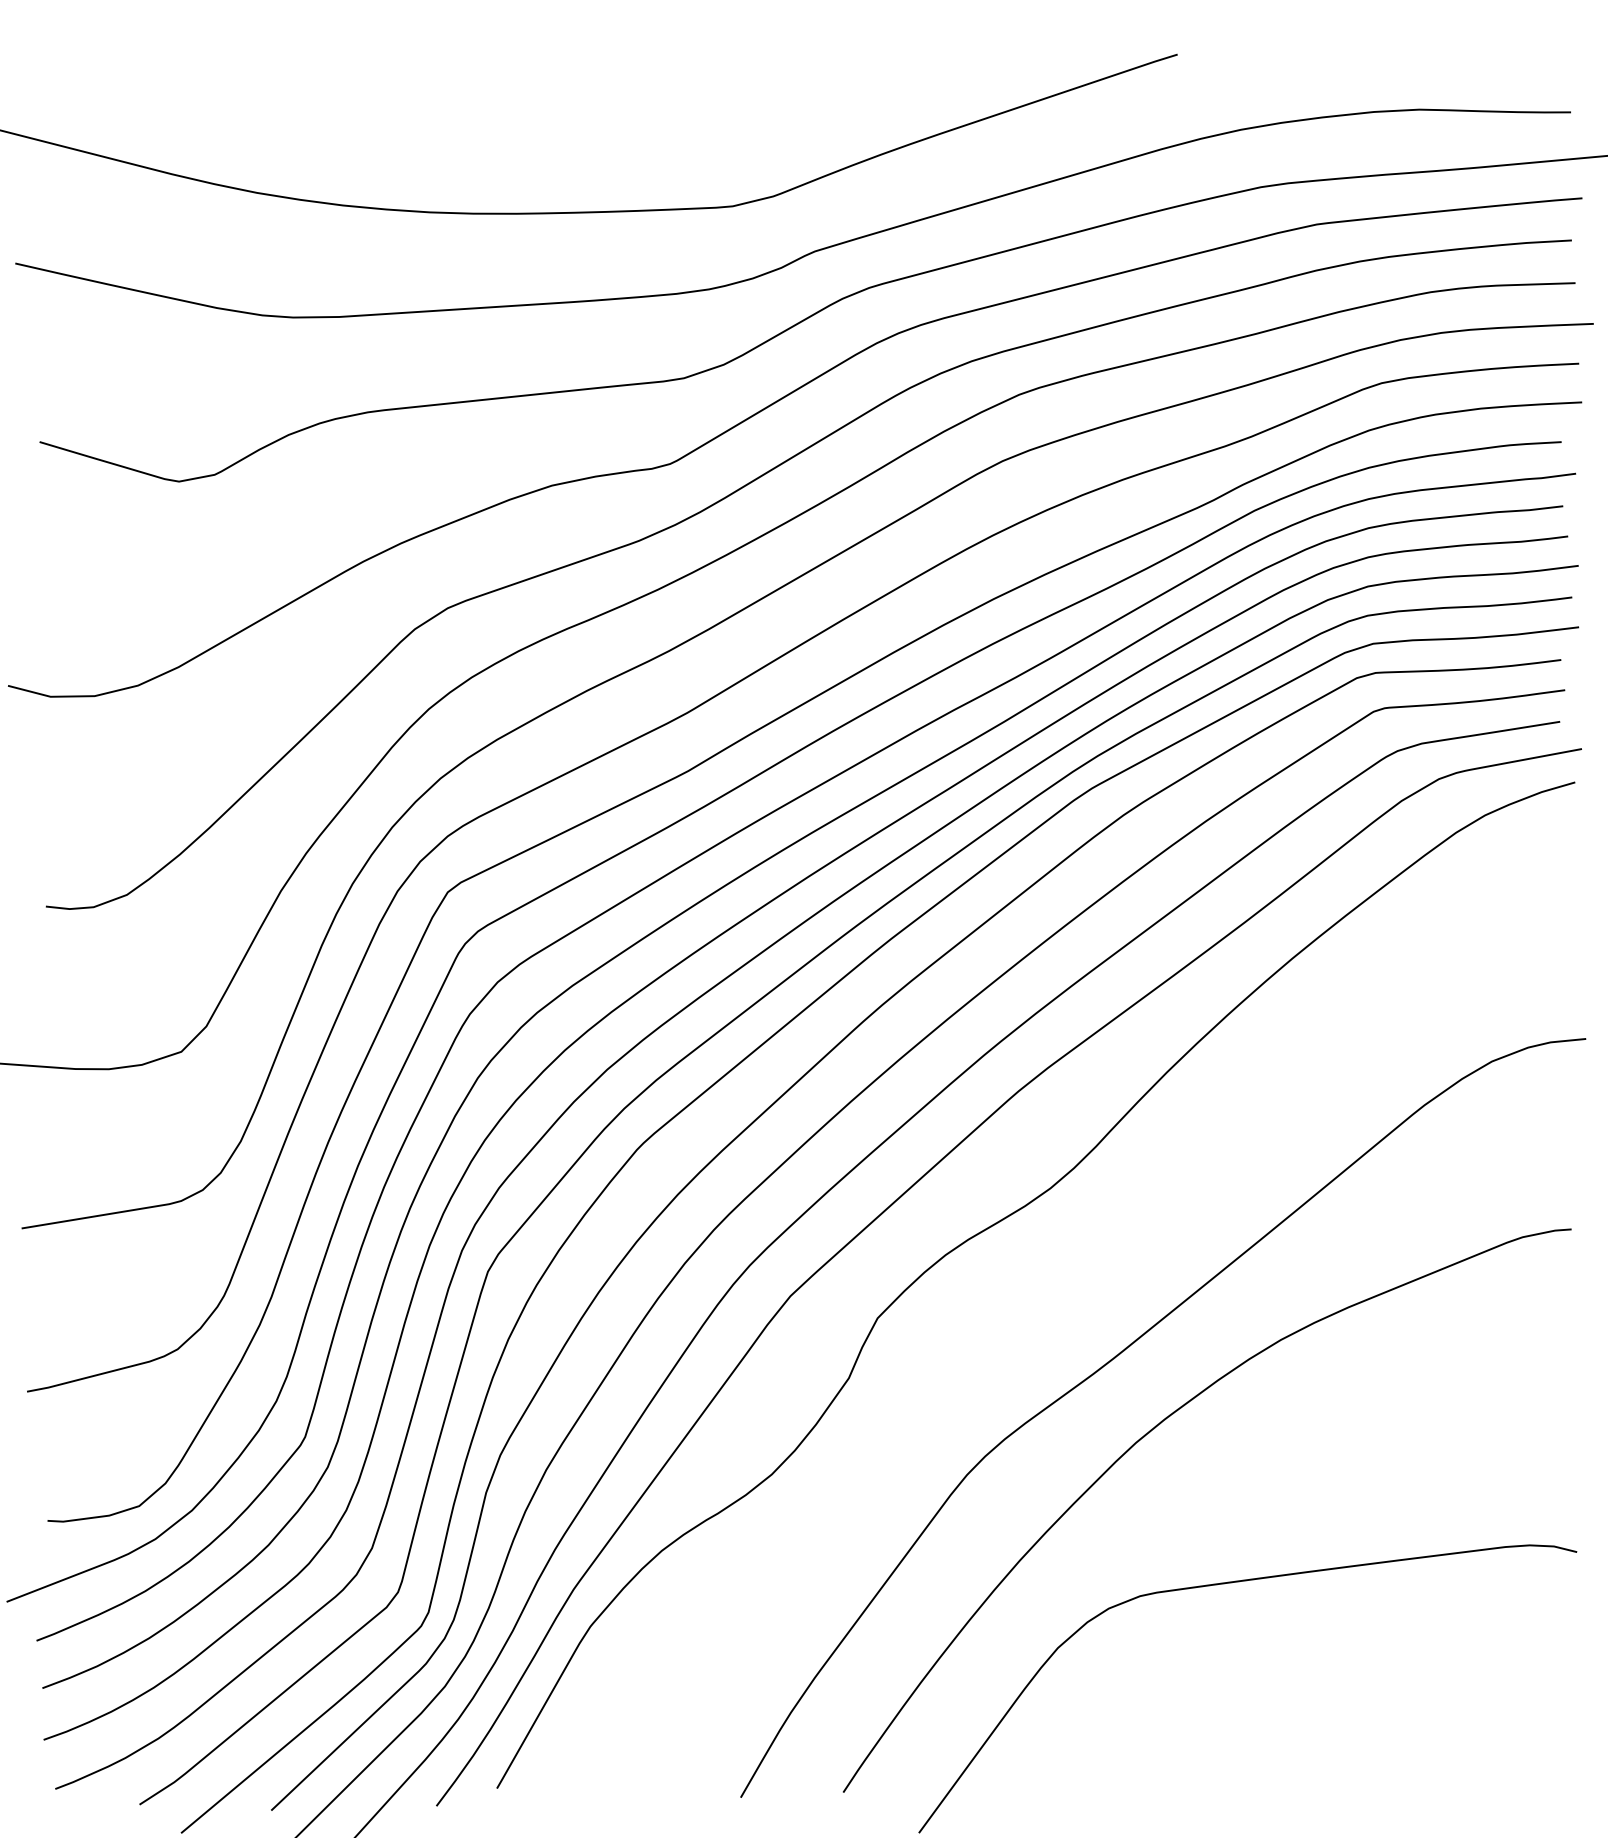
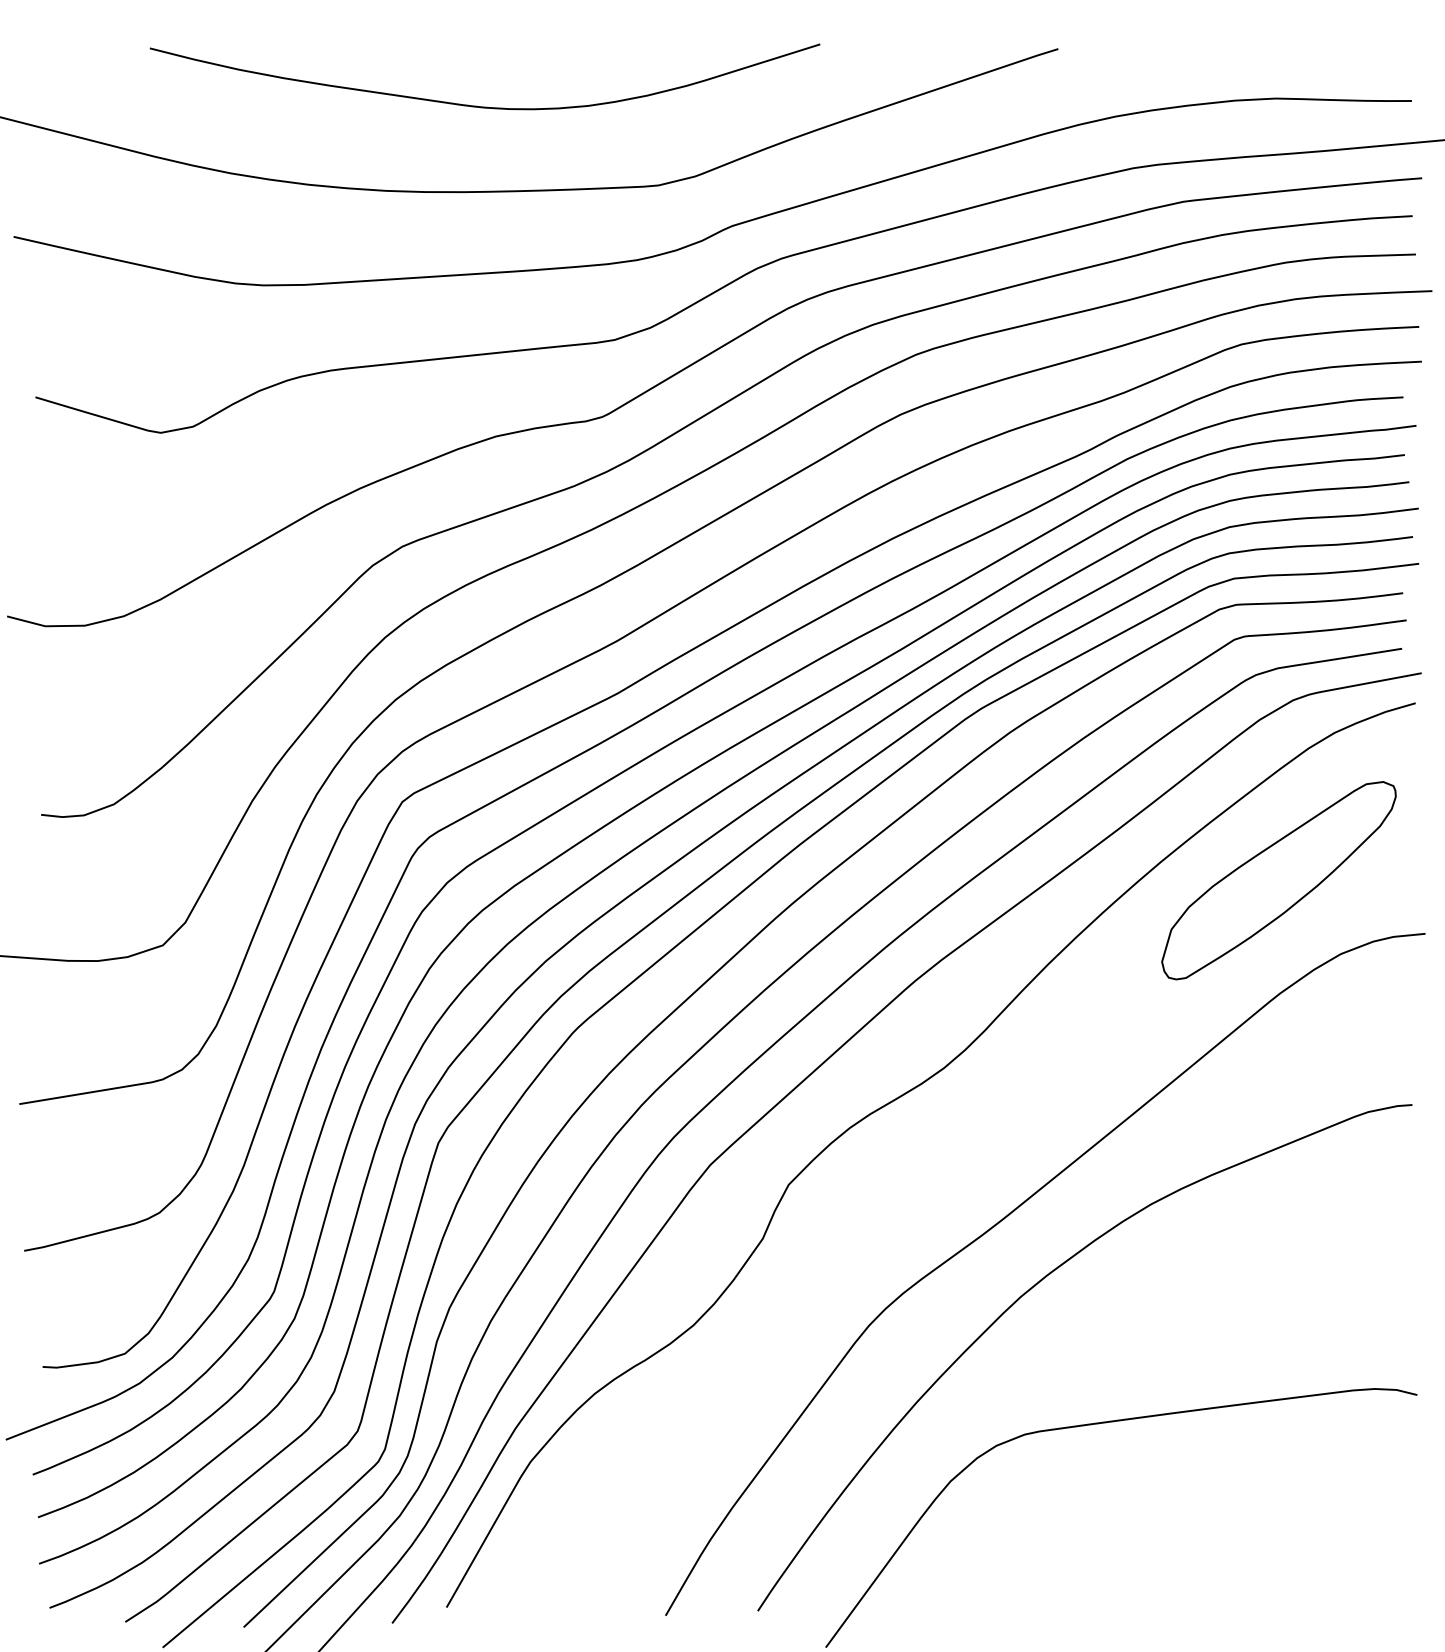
curve: (539, 118) -> (484, 106), added
part: (1422, 979) -> (1278, 880), added

